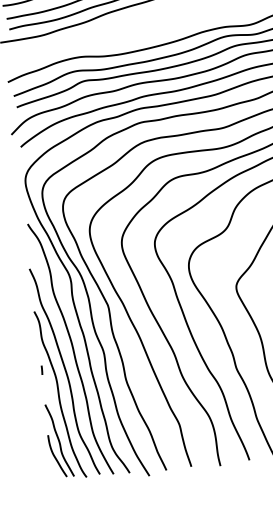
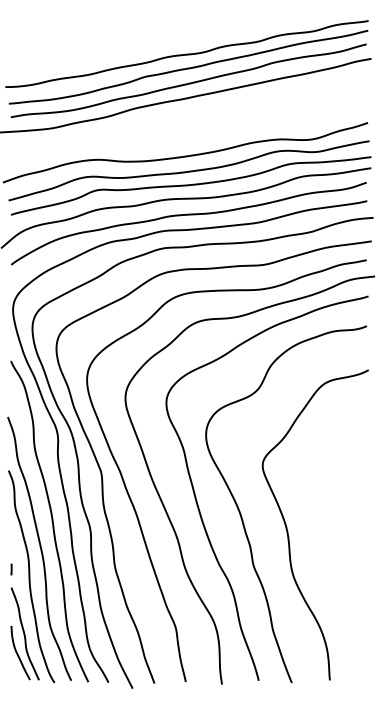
line: (42, 370) -> (11, 569), moved

